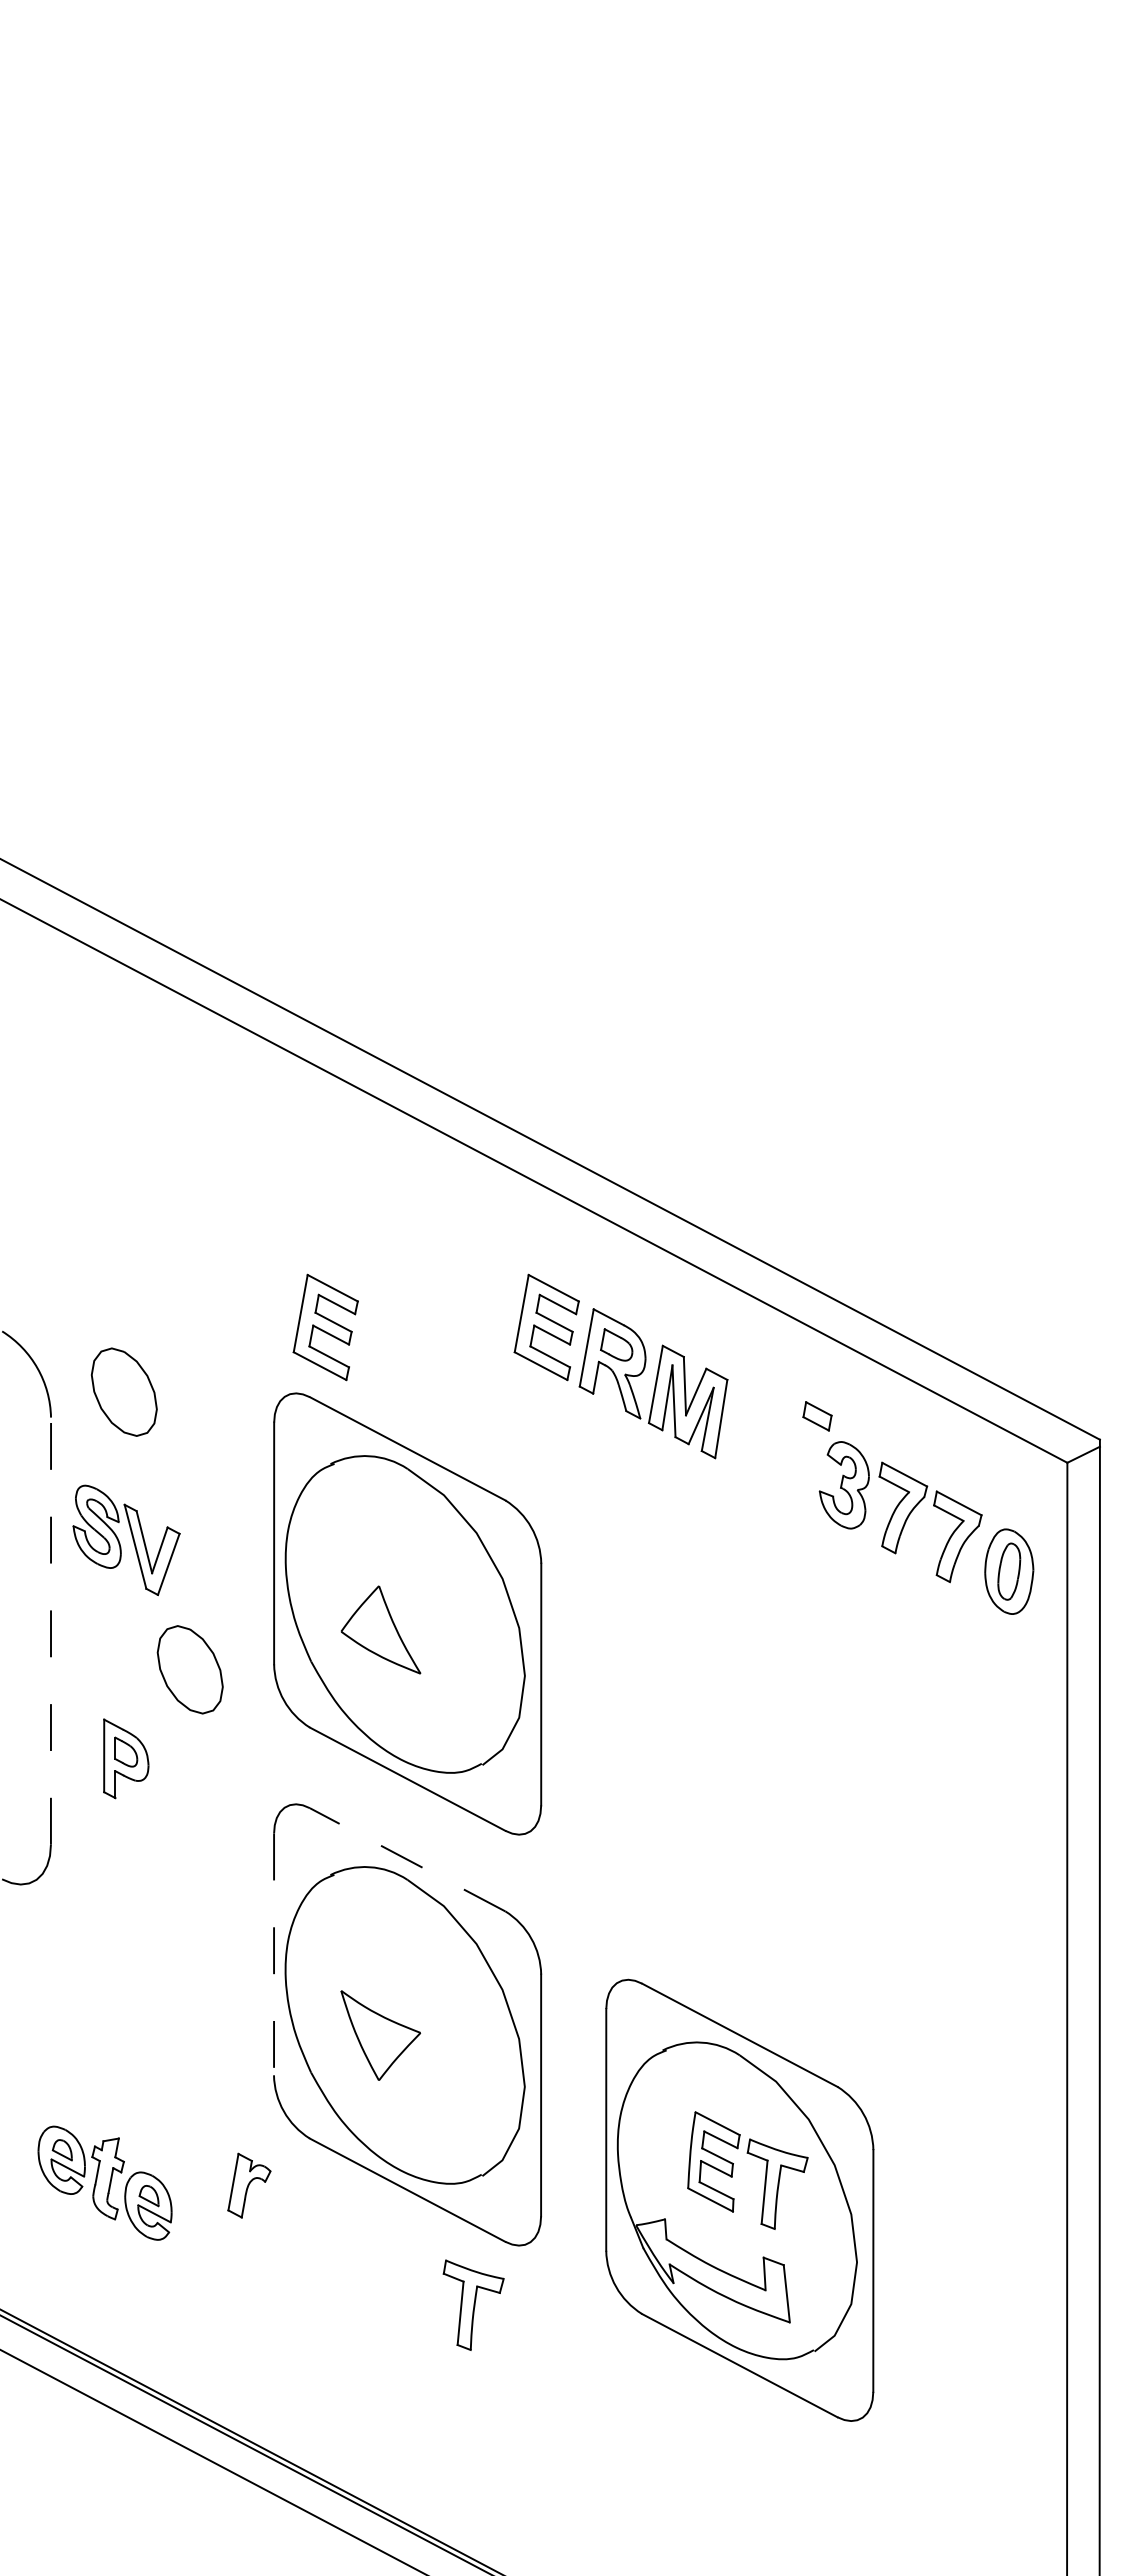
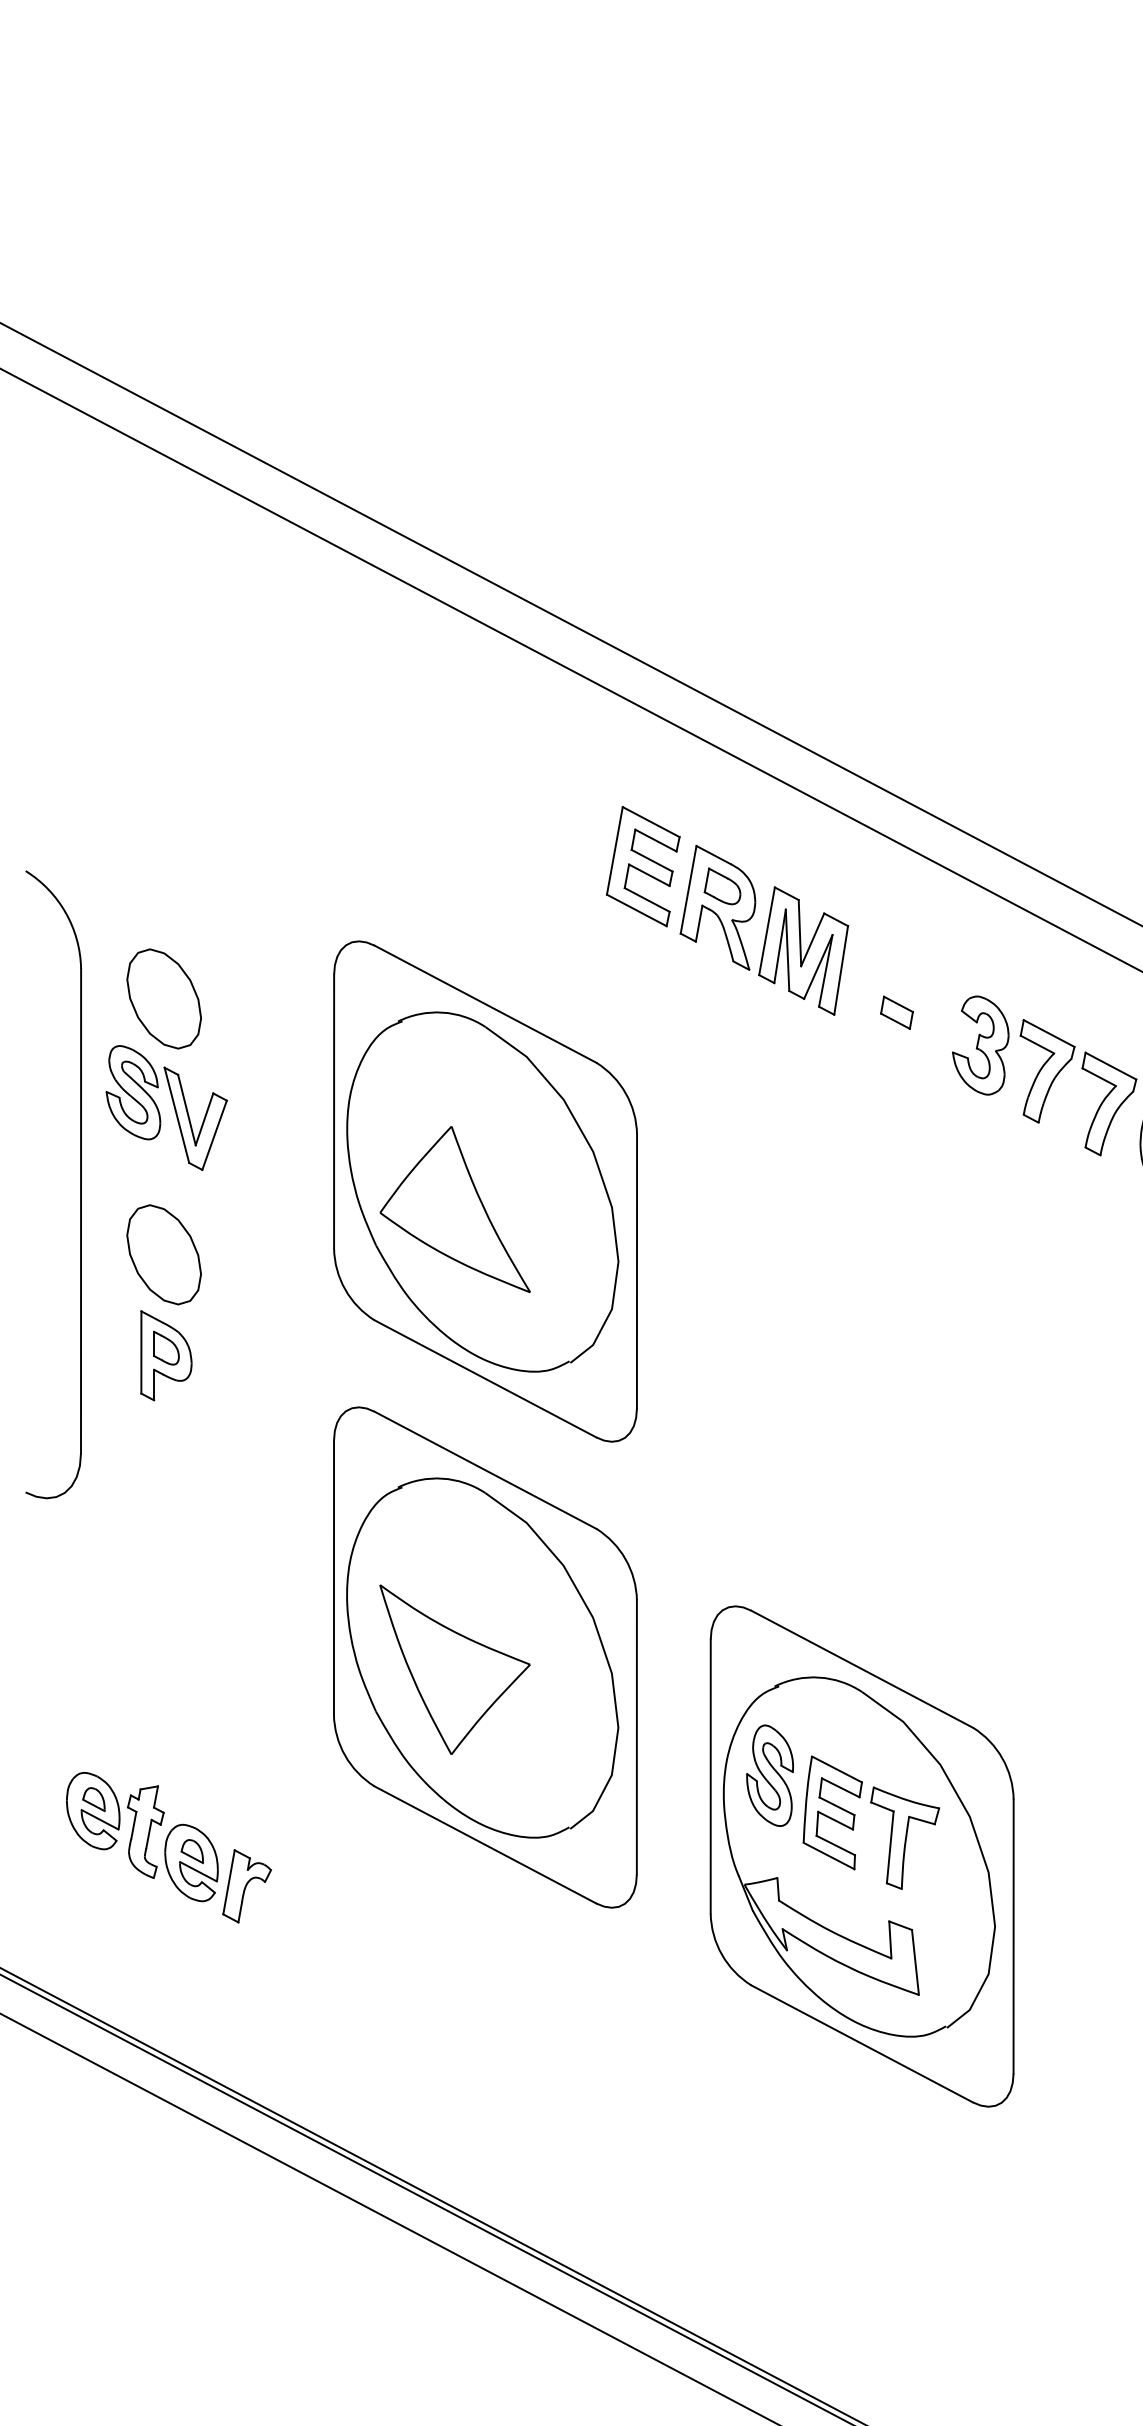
part: (325, 1327) -> (392, 866), removed
part: (123, 1391) -> (163, 998), moved
part: (817, 1416) -> (896, 1012), moved
part: (380, 1629) -> (454, 1209), size x1.67
line: (51, 1631) -> (81, 1211), dashed -> solid
part: (189, 1669) -> (163, 1254), moved
line: (407, 1859) -> (485, 1469), dashed -> solid
line: (274, 1954) -> (334, 1577), dashed -> solid
part: (380, 2035) -> (454, 1669), size x1.67
part: (658, 2128) -> (769, 1774), added
part: (249, 2185) -> (247, 1886), moved
part: (473, 2304) -> (560, 1974), removed

